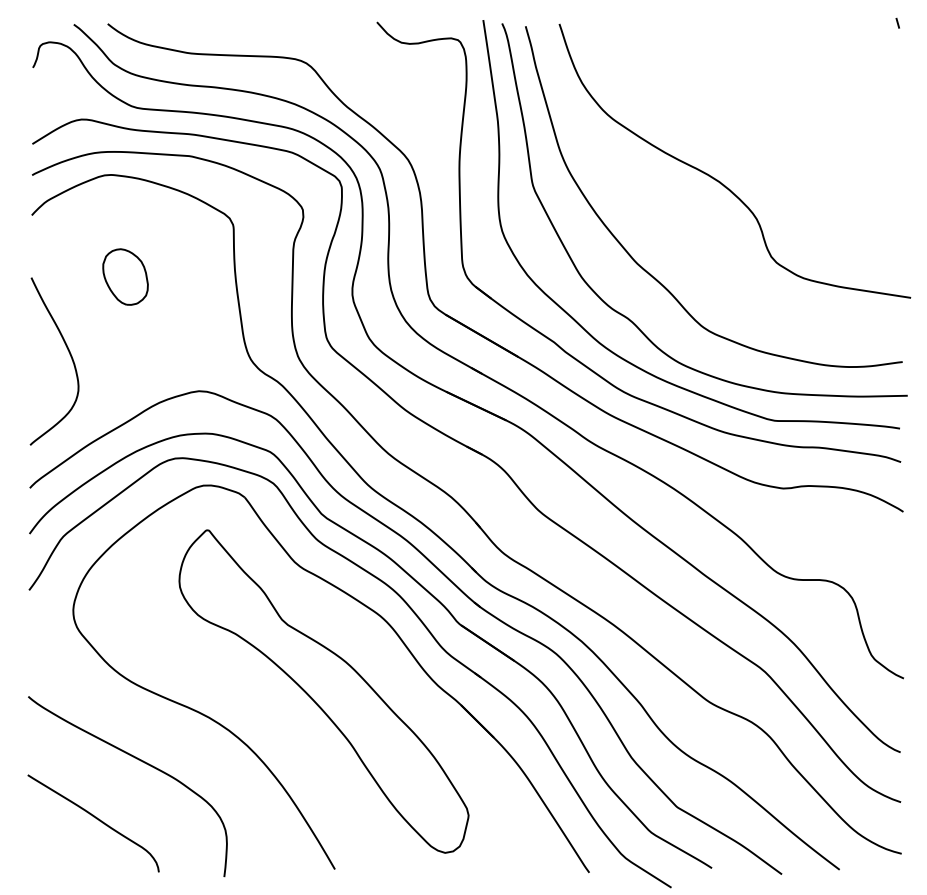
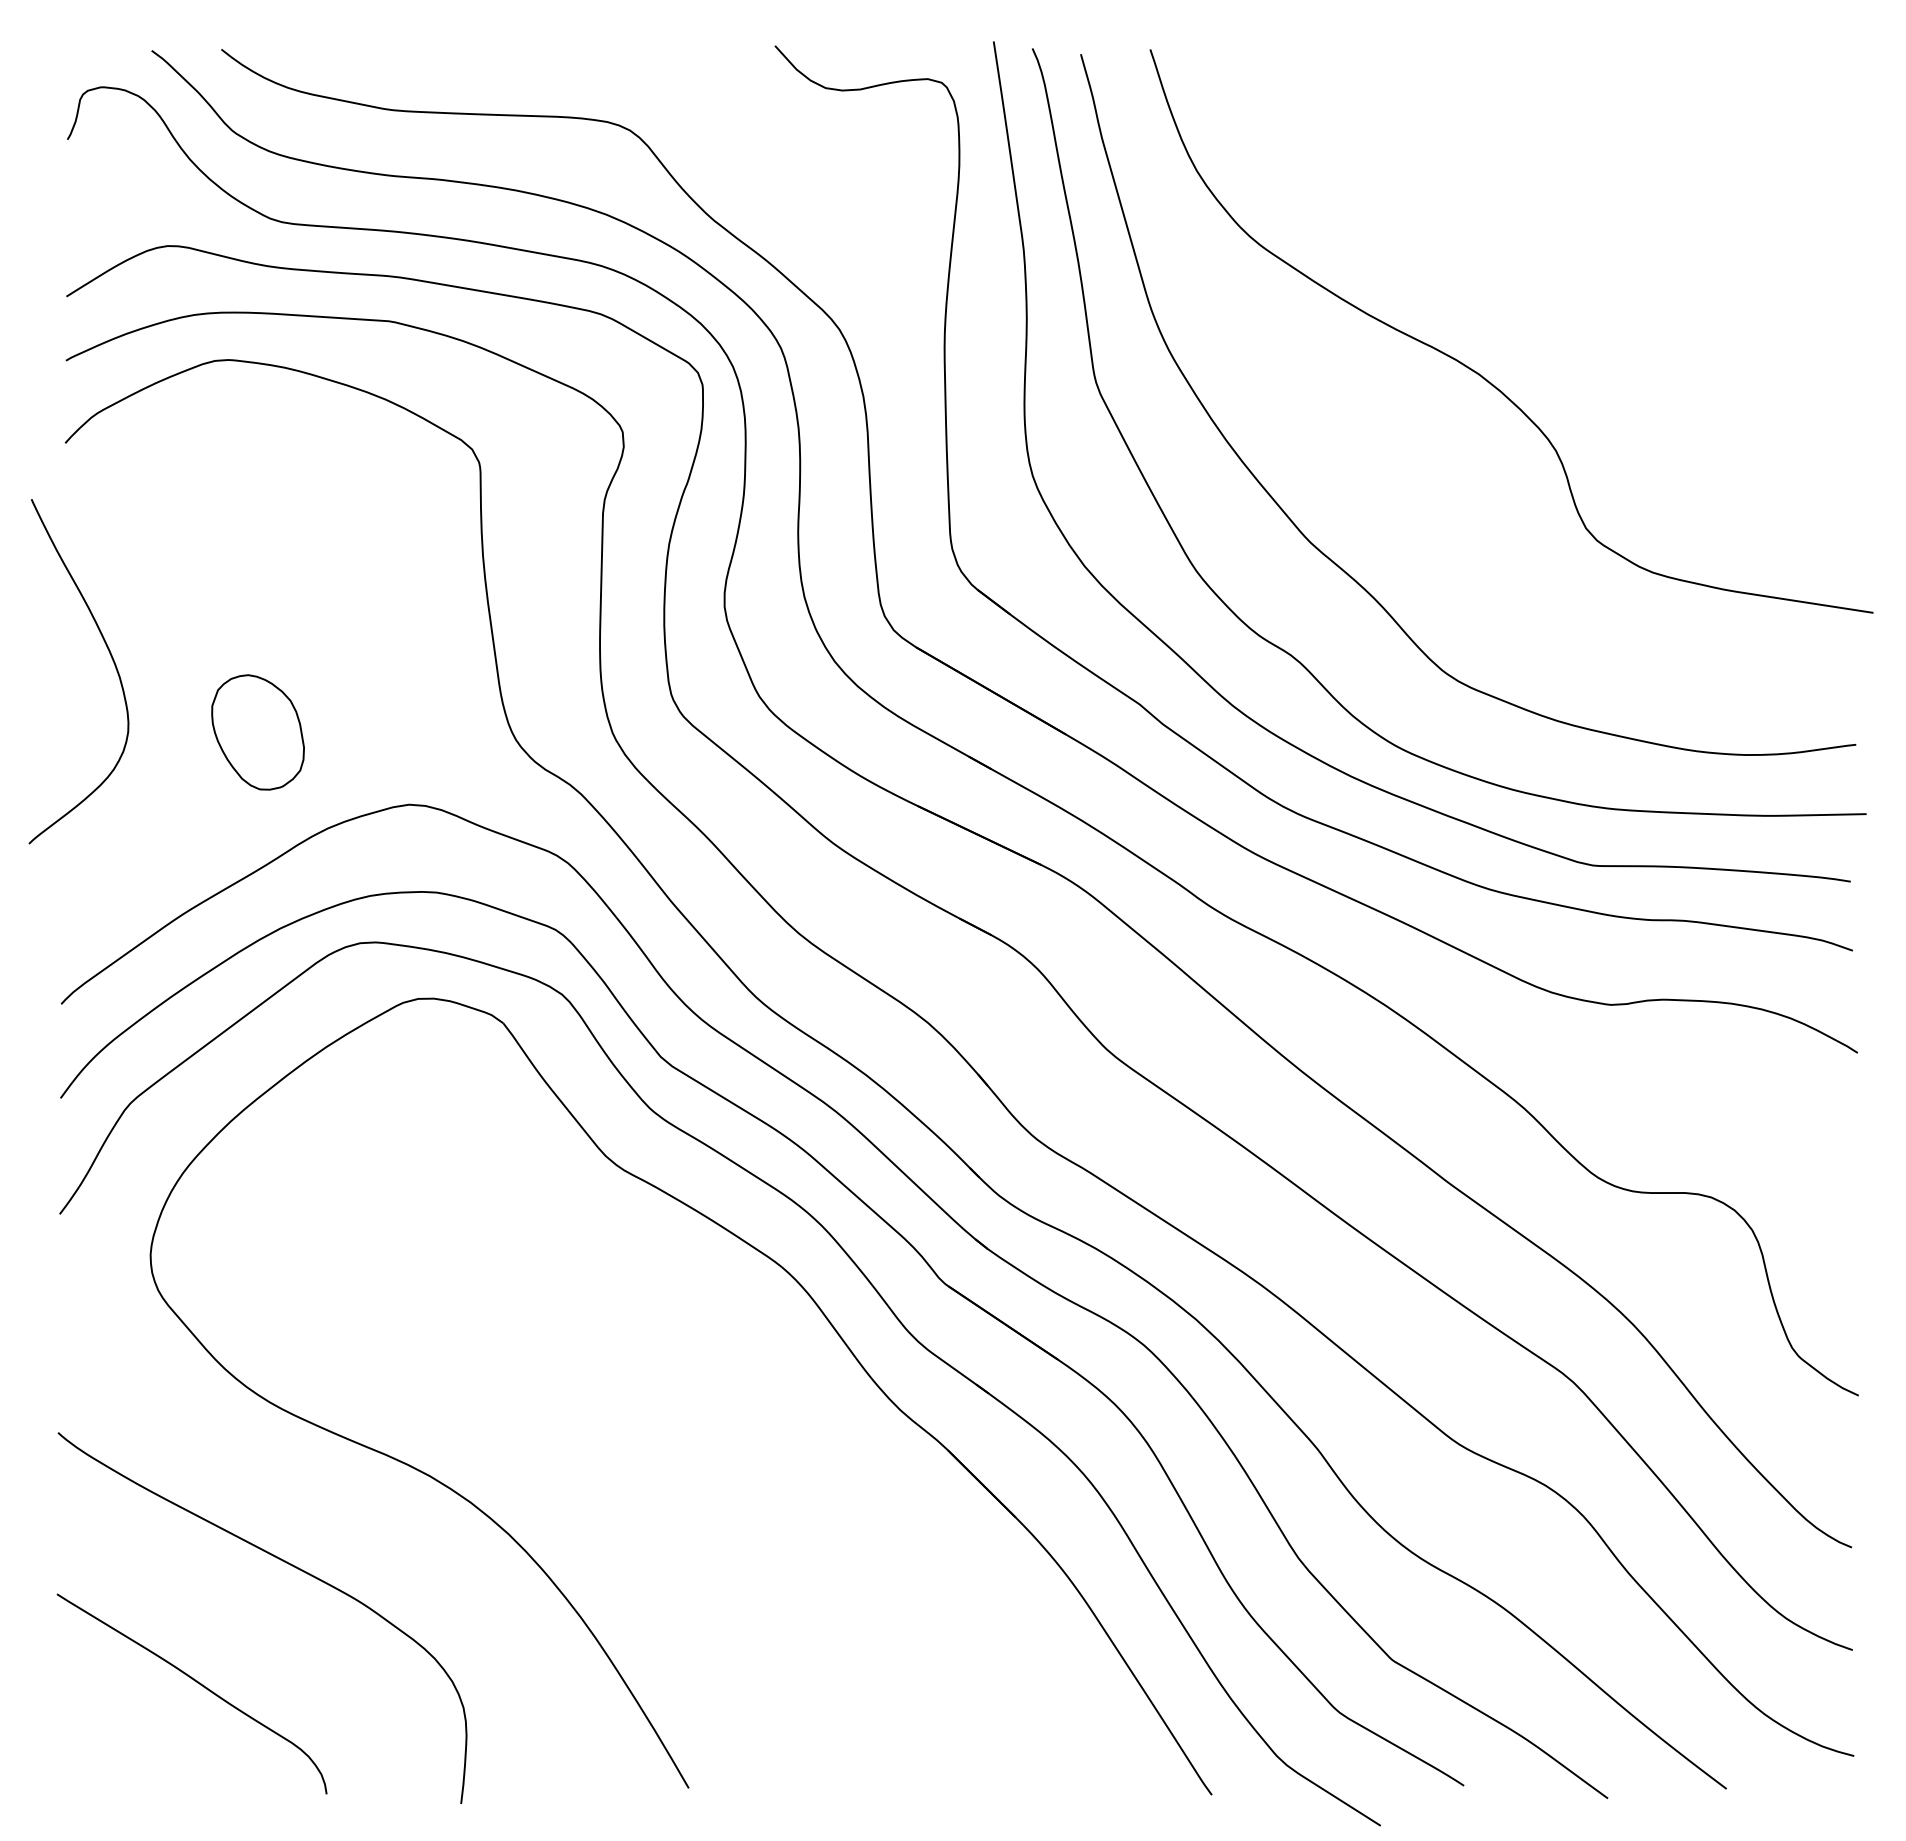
line: (897, 22) -> (1845, 46), removed
part: (125, 276) -> (257, 731), moved
curve: (70, 357) -> (111, 663), moved
part: (323, 691) -> (665, 1422), removed

